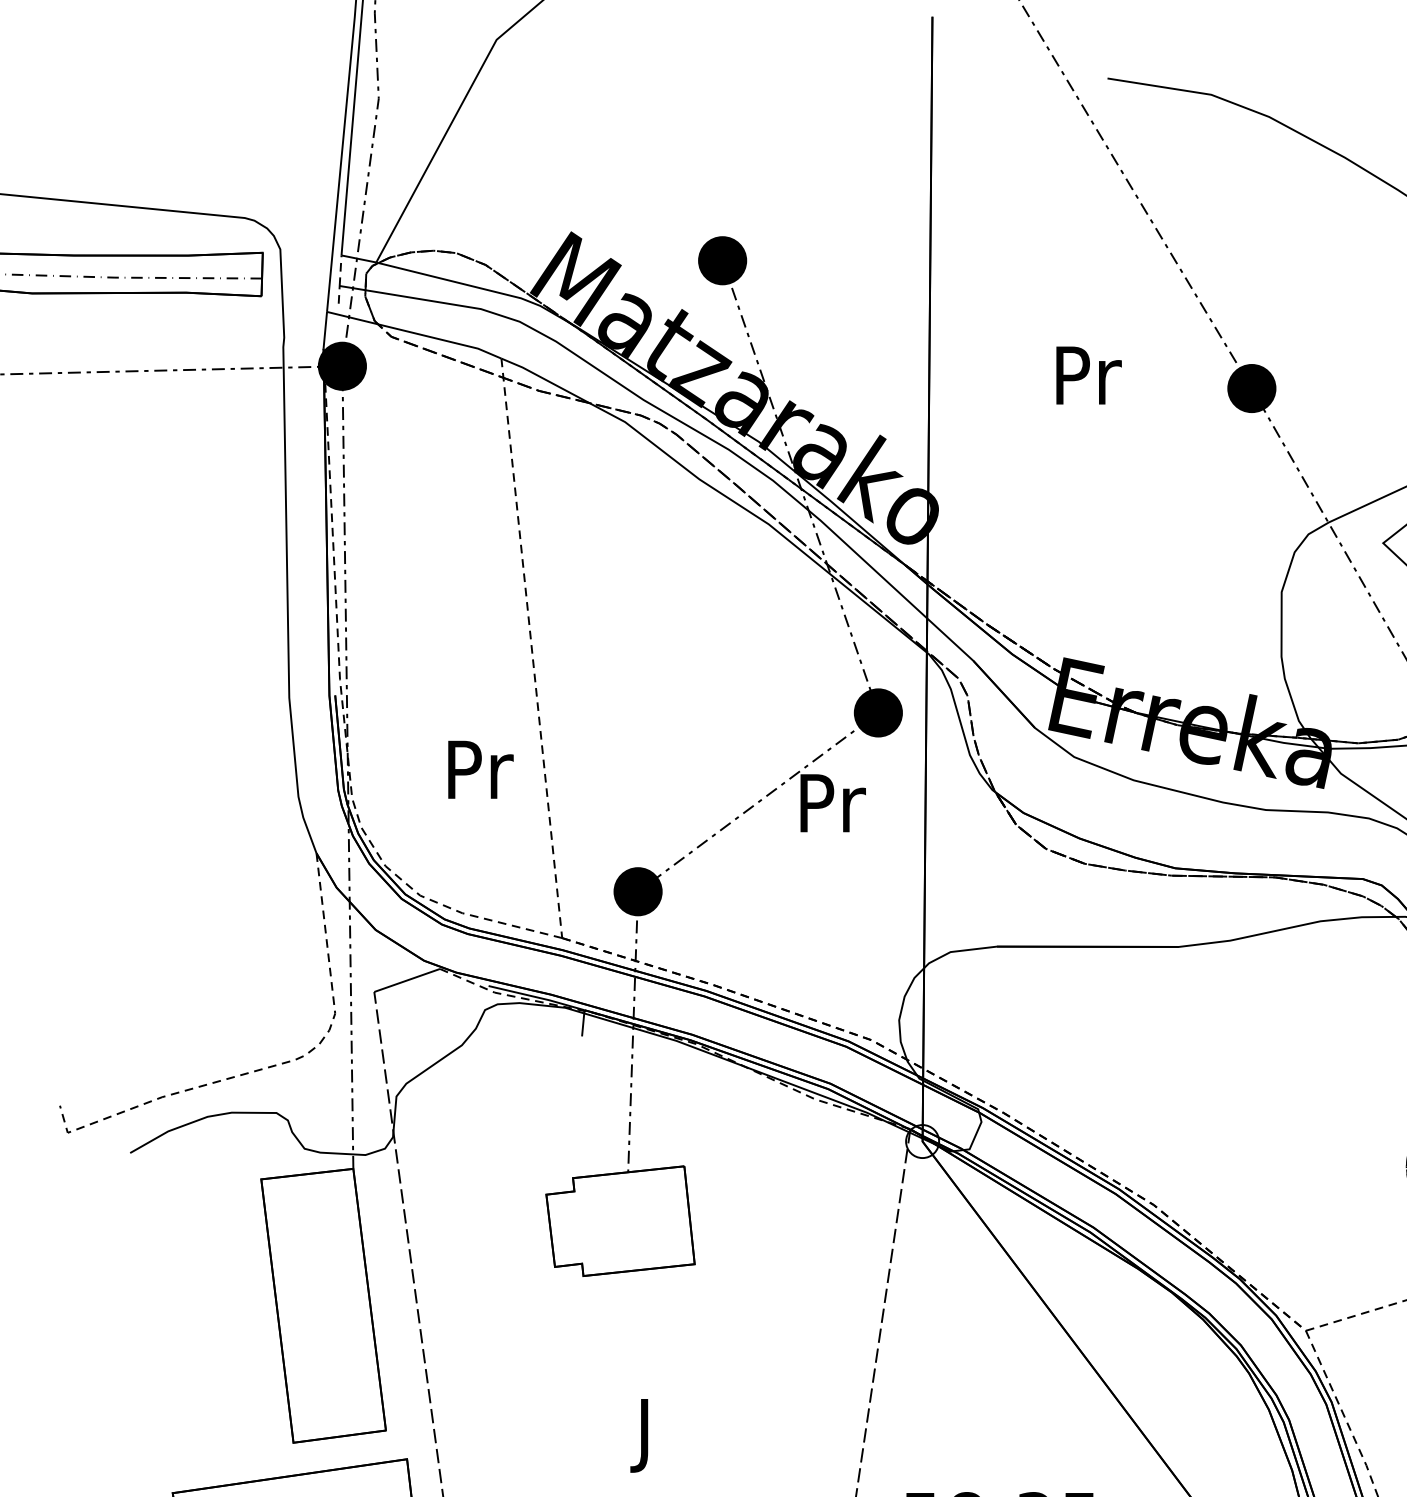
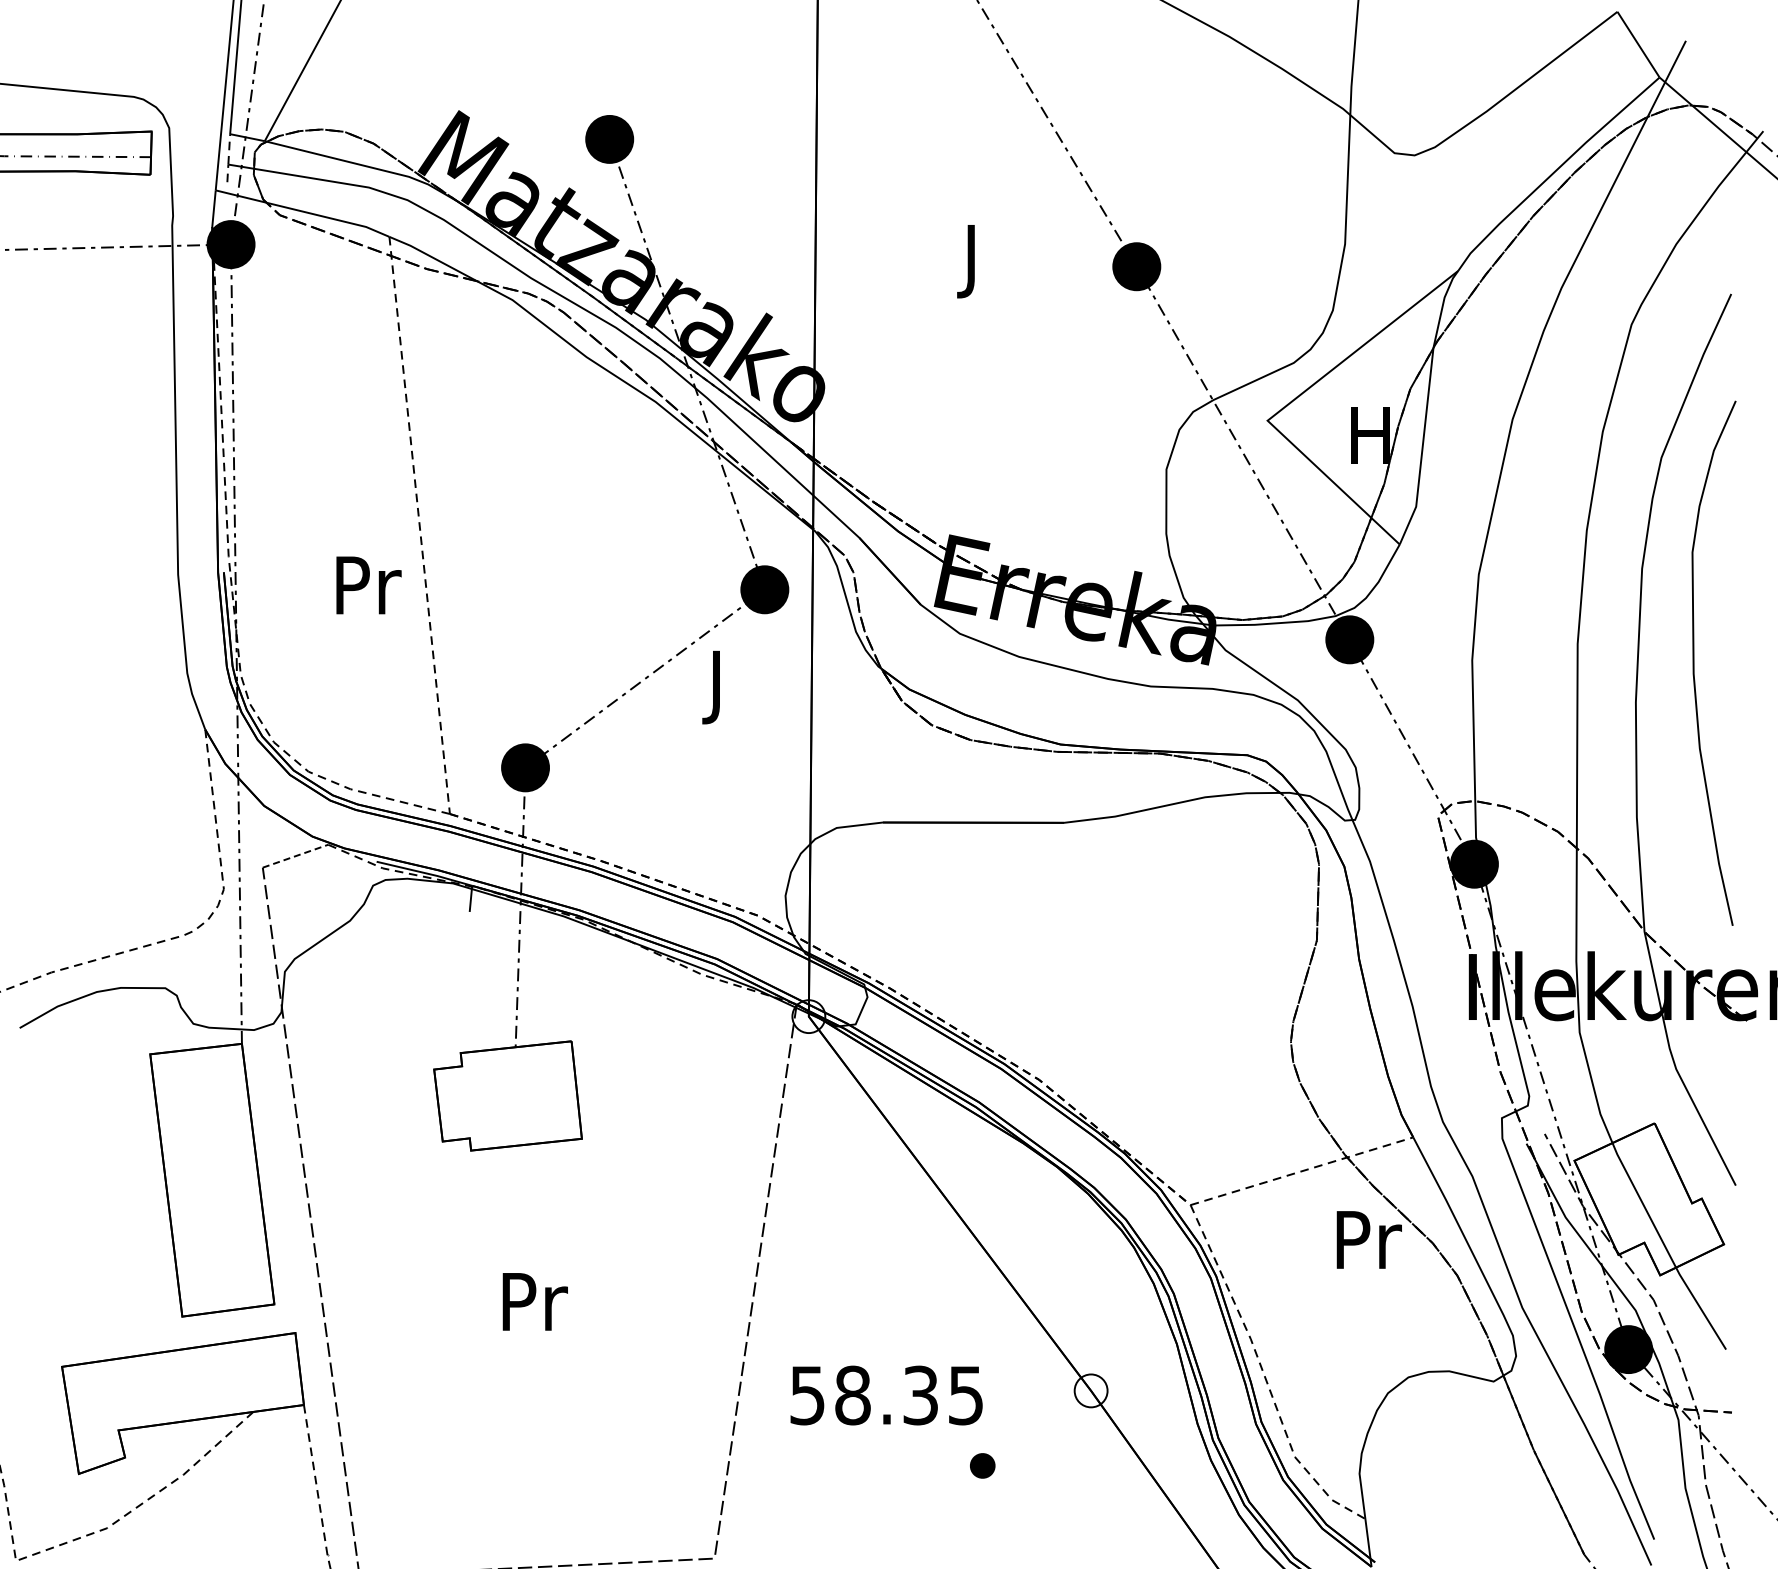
text: (1088, 383) -> (974, 261), Pr -> J
text: (480, 769) -> (368, 585), moved
text: (832, 811) -> (719, 687), Pr -> J
line: (407, 980) -> (295, 856), solid -> dashed
text: (647, 1435) -> (534, 1309), J -> Pr

